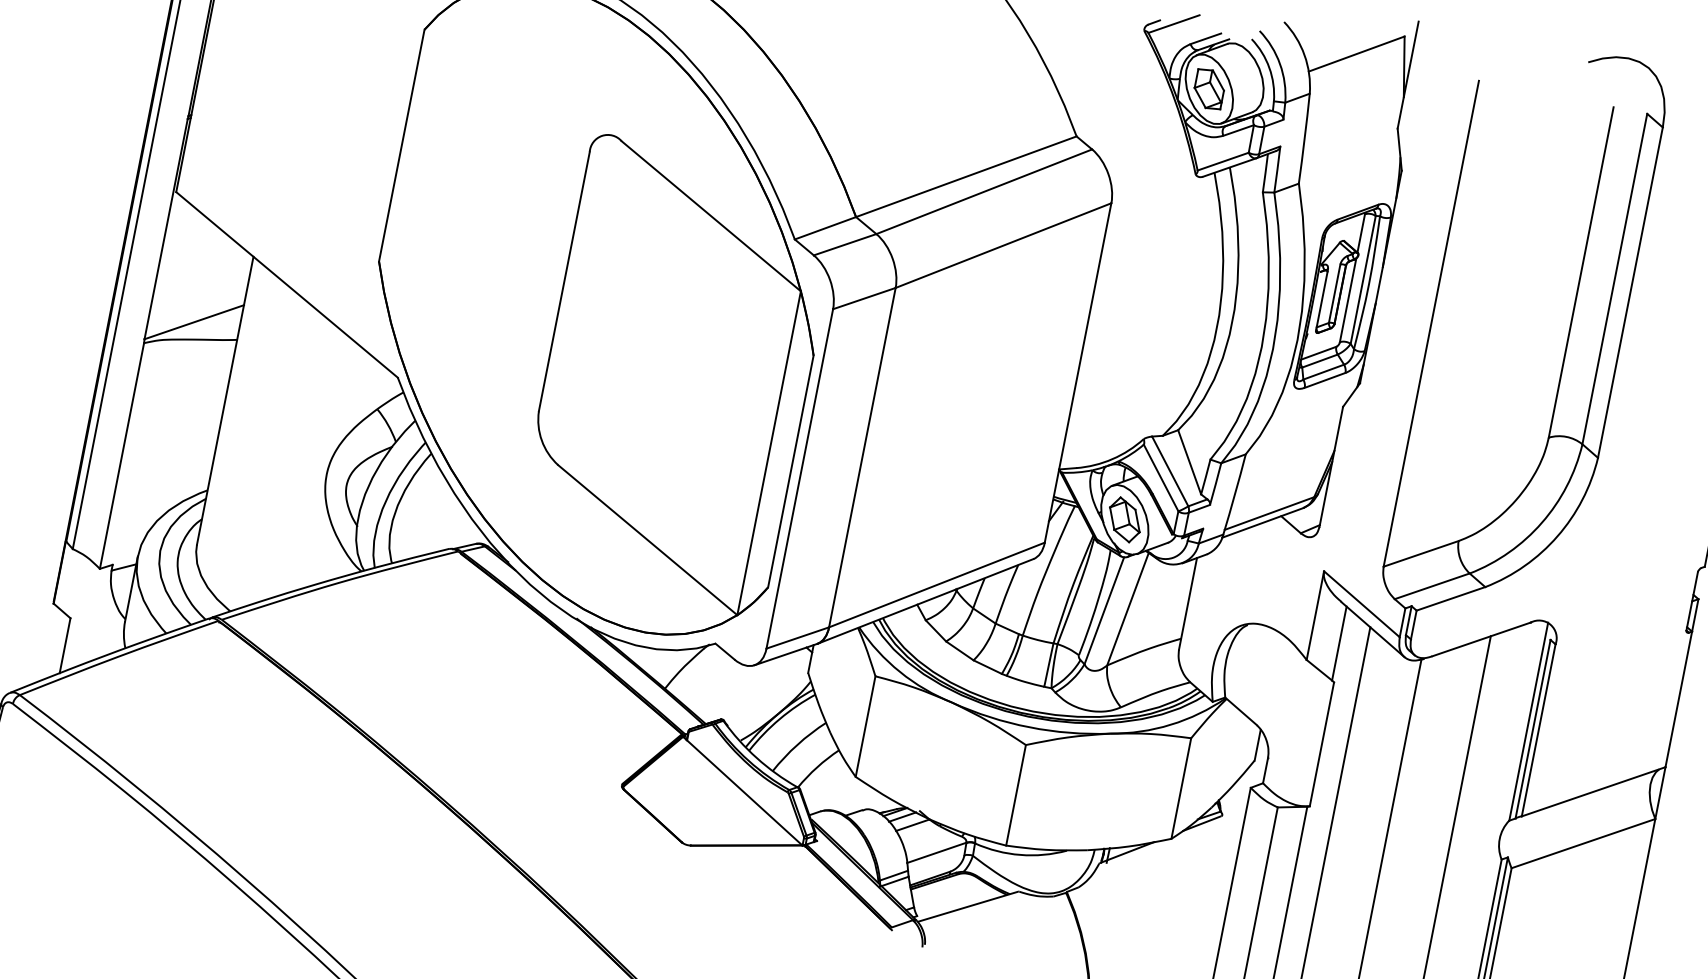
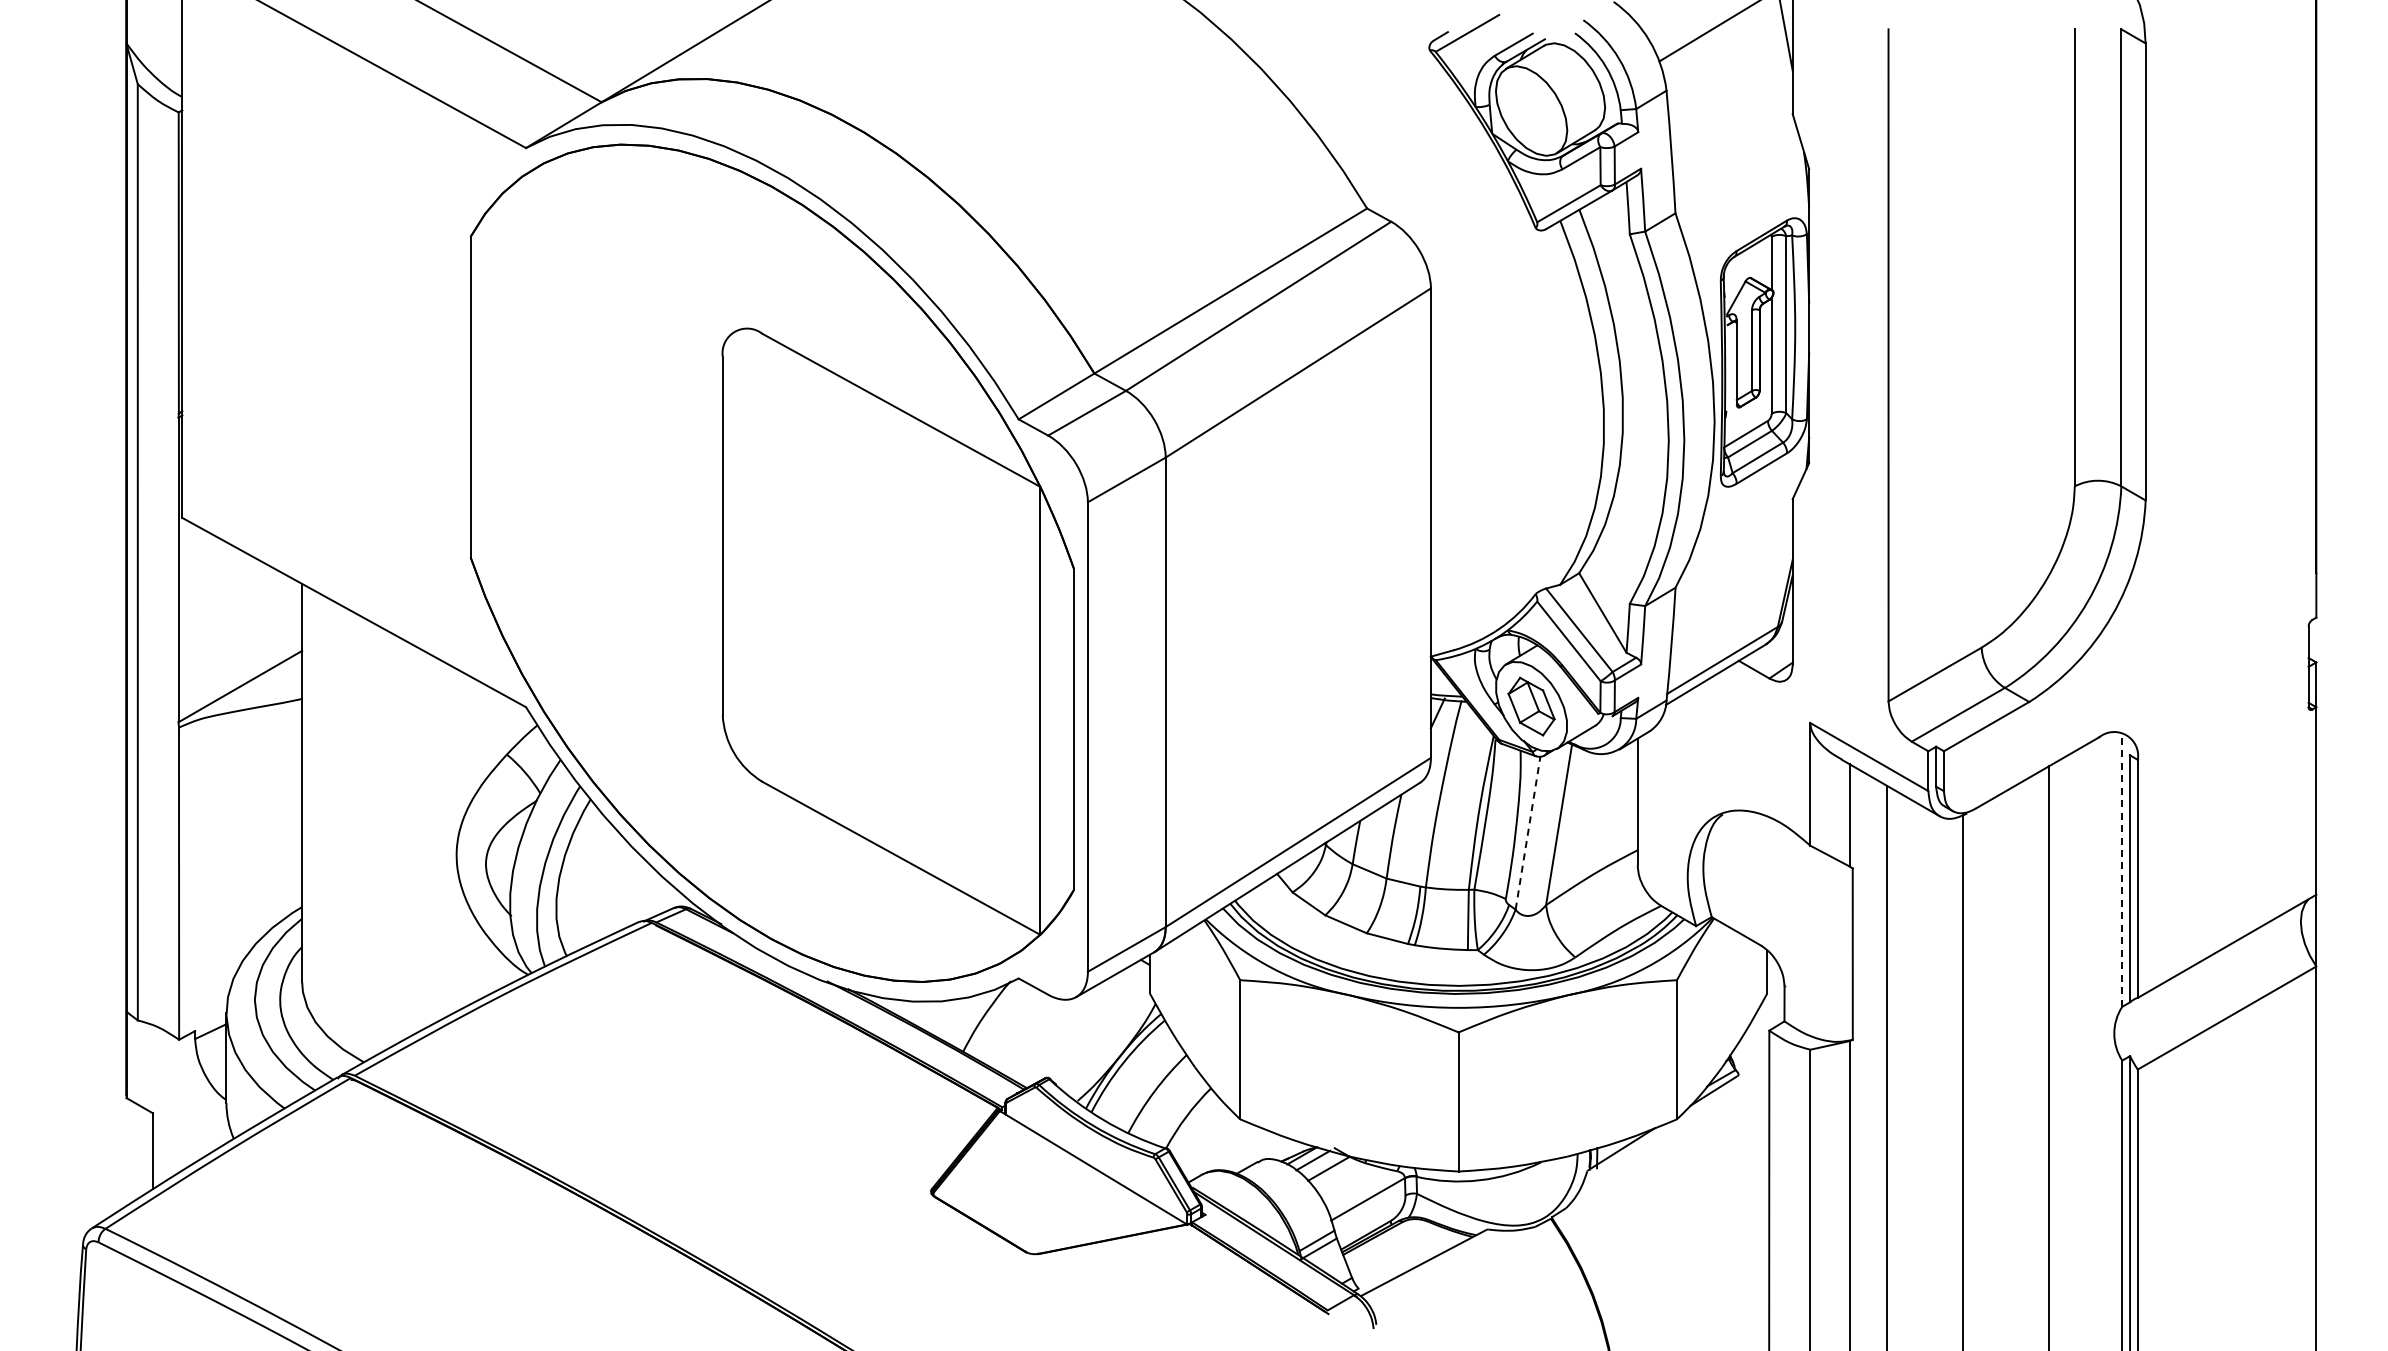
part: (1209, 89) -> (1531, 111), removed
line: (1104, 611) -> (1528, 833), solid -> dashed
line: (1528, 721) -> (2122, 869), solid -> dashed

